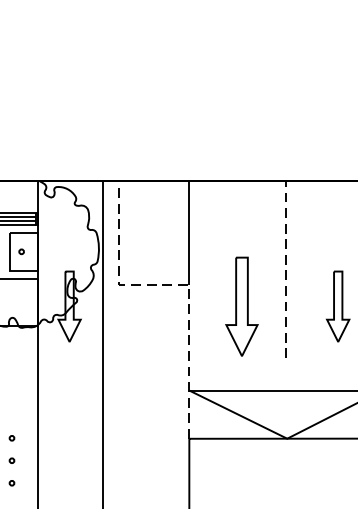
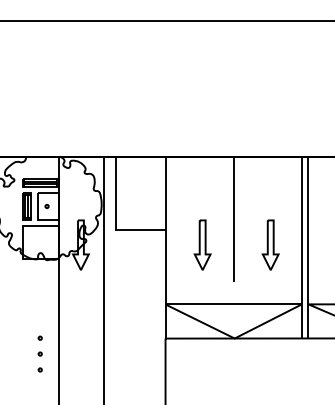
line: (285, 268) -> (233, 218), dashed -> solid
line: (179, 284) -> (158, 229), dashed -> solid
part: (241, 305) -> (202, 244), size x0.71

